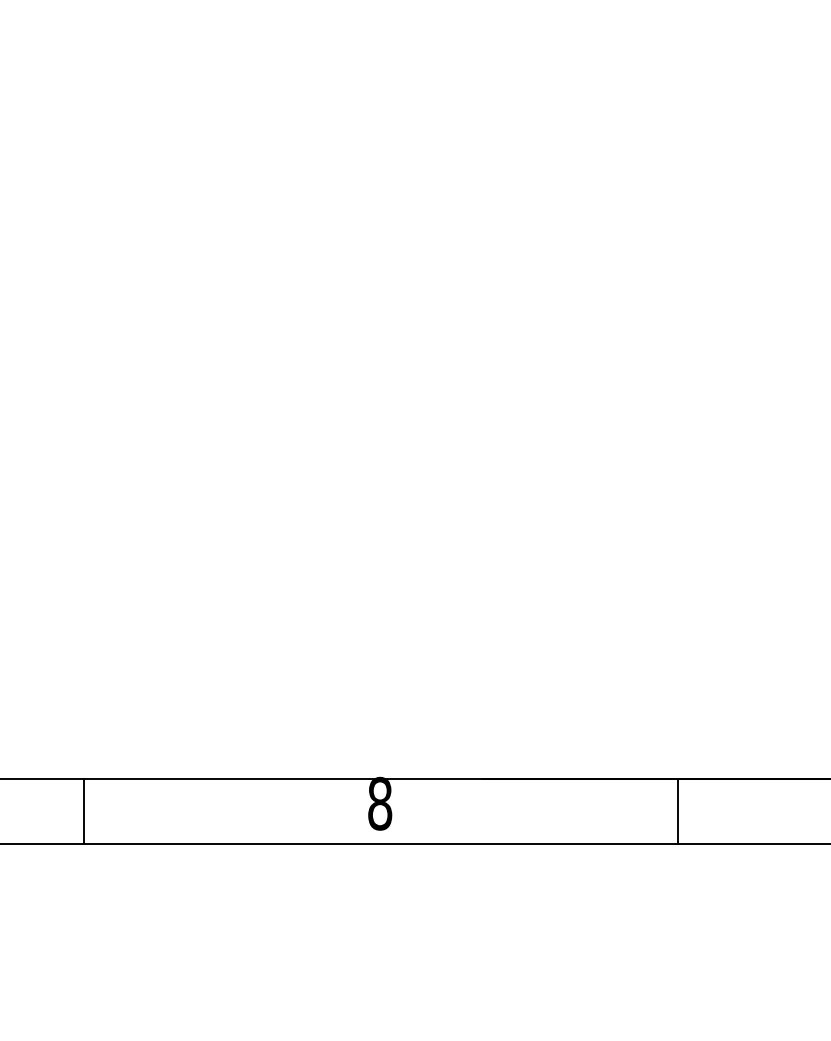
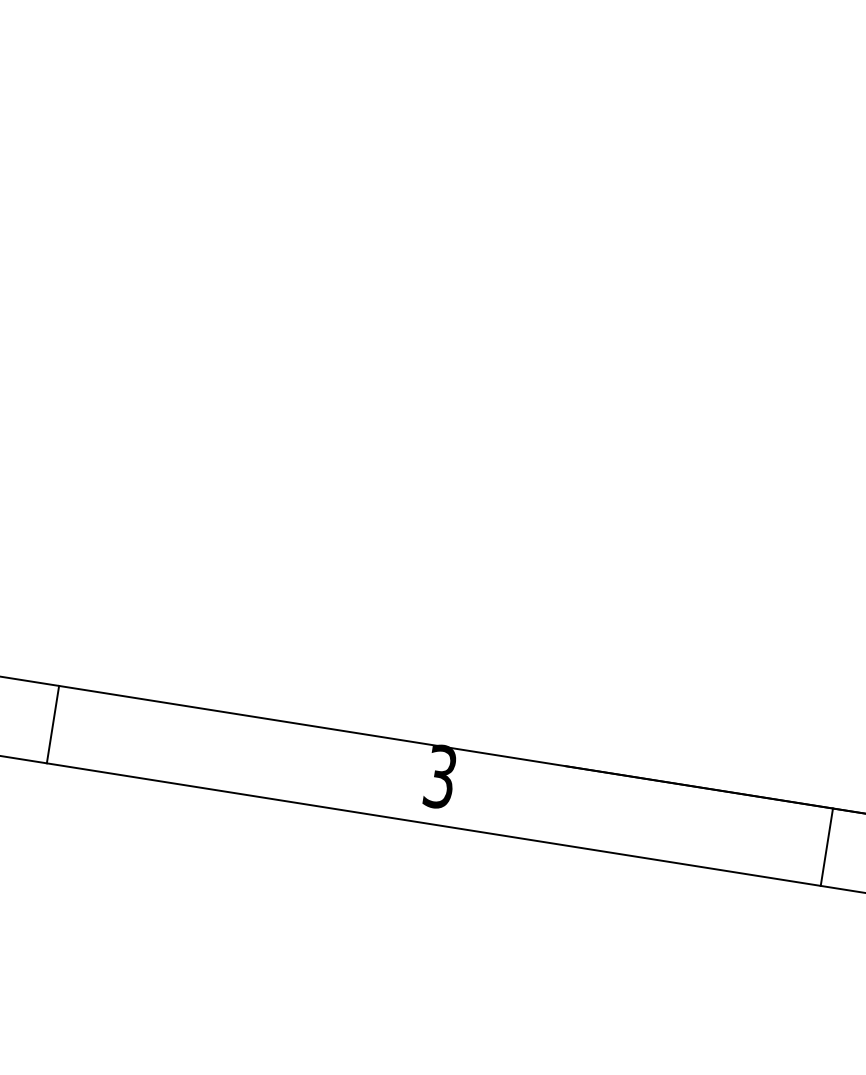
text: (380, 803) -> (441, 776), 8 -> 3
line: (83, 811) -> (52, 724), moved
line: (677, 811) -> (826, 847), moved

